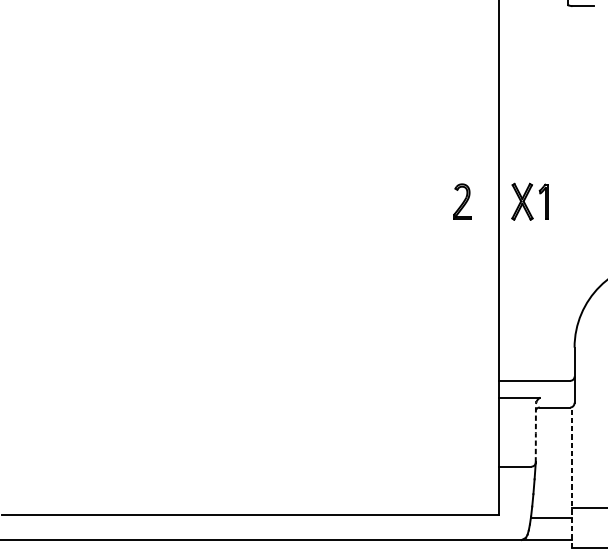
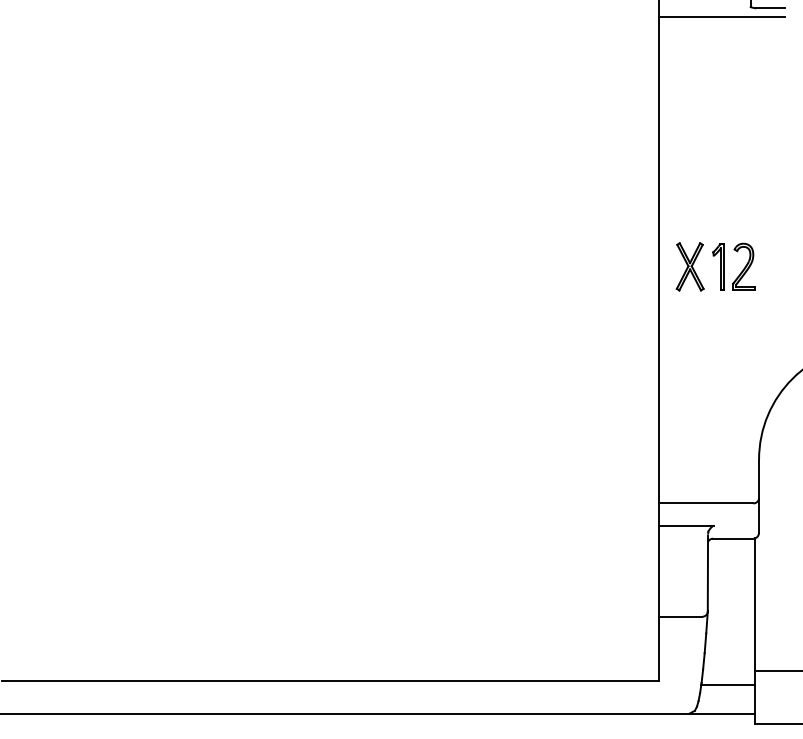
line: (546, 12) -> (721, 16), added
part: (462, 201) -> (743, 266), moved
line: (535, 433) -> (707, 572), dashed -> solid
line: (571, 476) -> (755, 630), dashed -> solid

